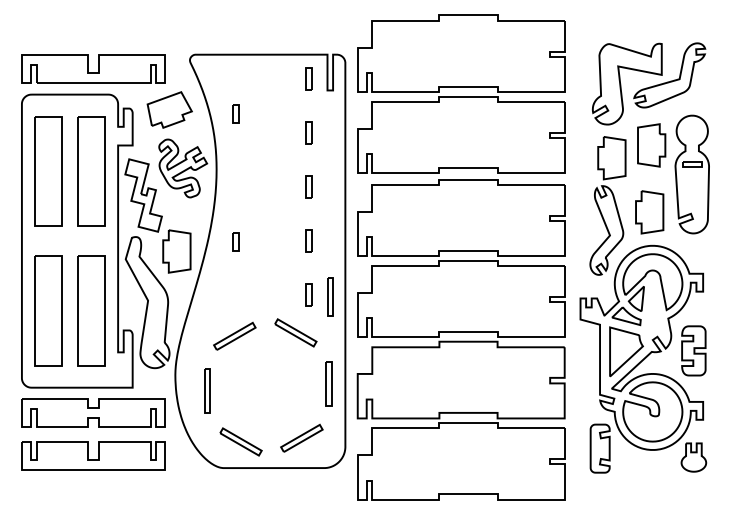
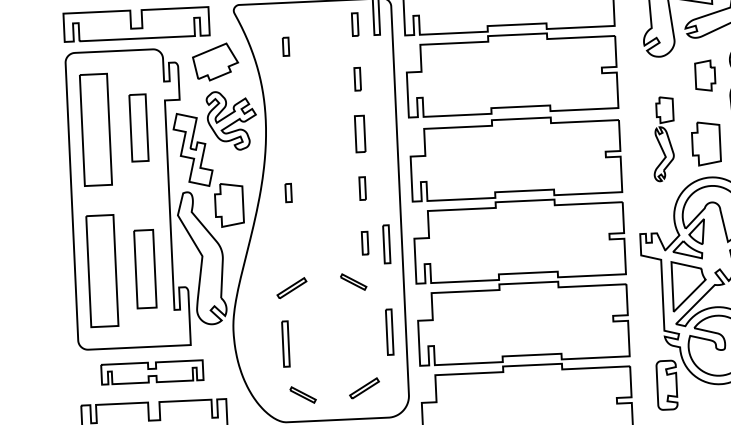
part: (235, 113) -> (285, 46), moved
part: (651, 145) -> (705, 75), size x0.7
part: (91, 171) -> (139, 128), size x0.6
part: (308, 186) -> (359, 133), size x1.6
part: (607, 205) -> (663, 138), size x0.6
part: (91, 310) -> (145, 268), size x0.7
part: (295, 332) -> (353, 281), size x0.6
part: (234, 335) -> (291, 287), size x0.7
part: (207, 390) -> (285, 343), moved
part: (93, 412) -> (152, 371), size x0.7
part: (301, 437) -> (364, 387), size x0.7
part: (240, 441) -> (302, 394), size x0.6

